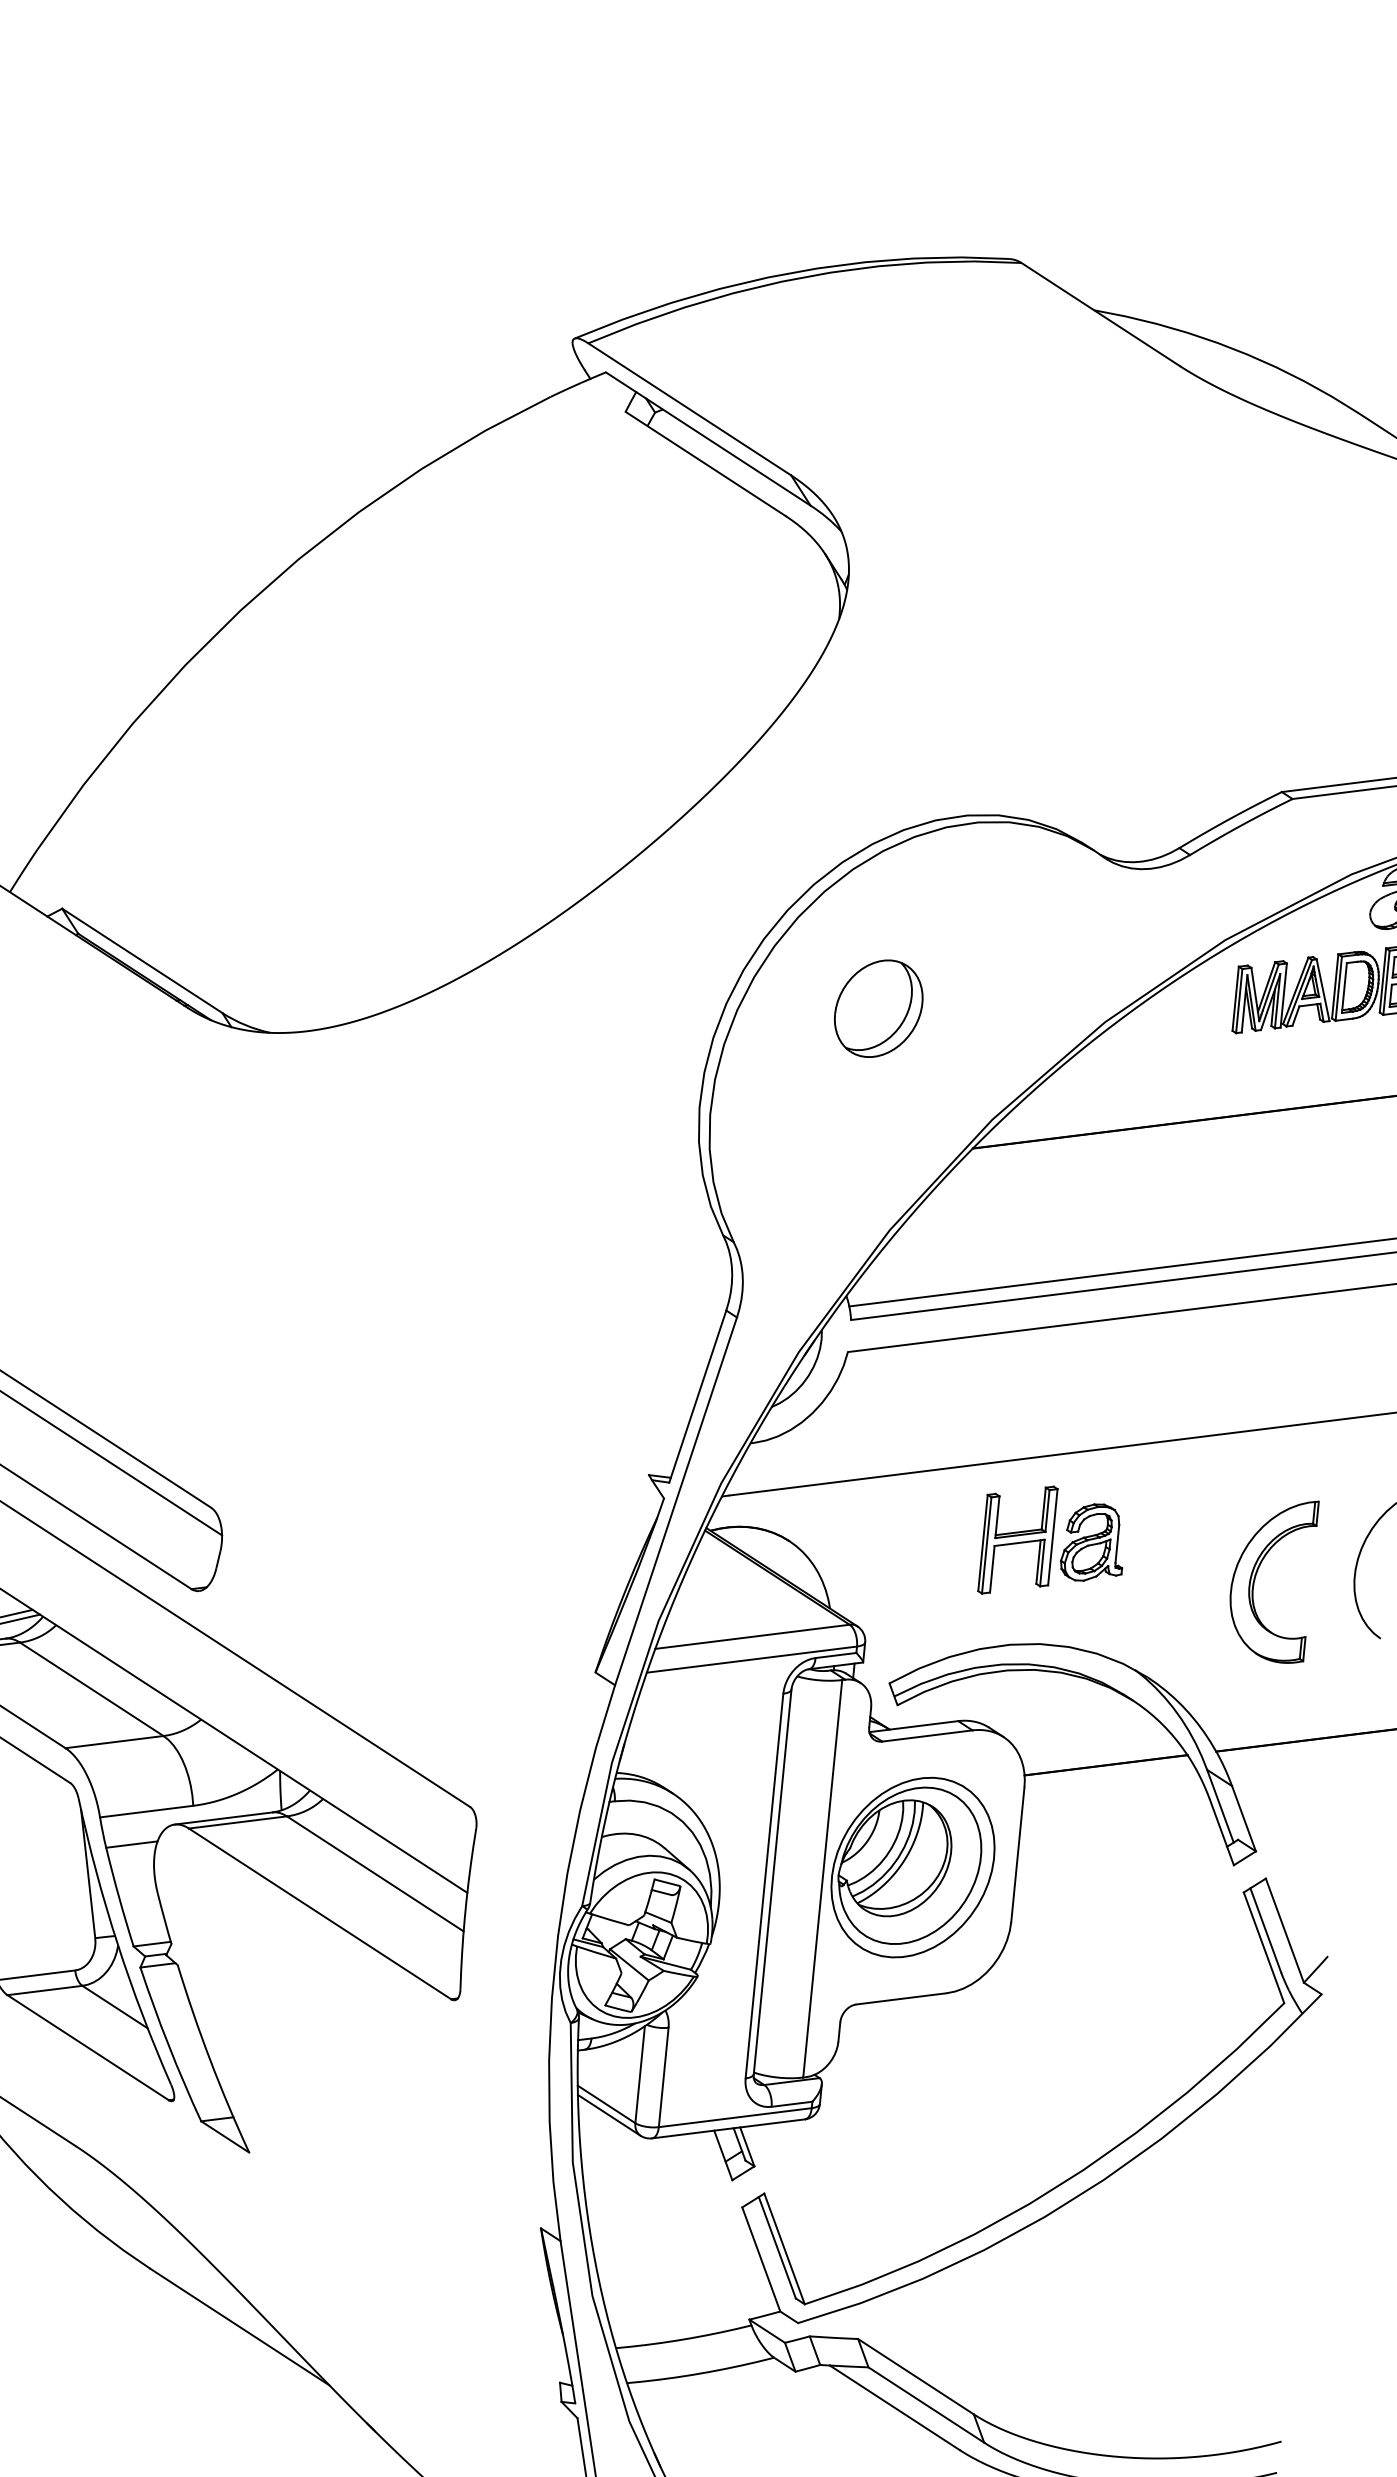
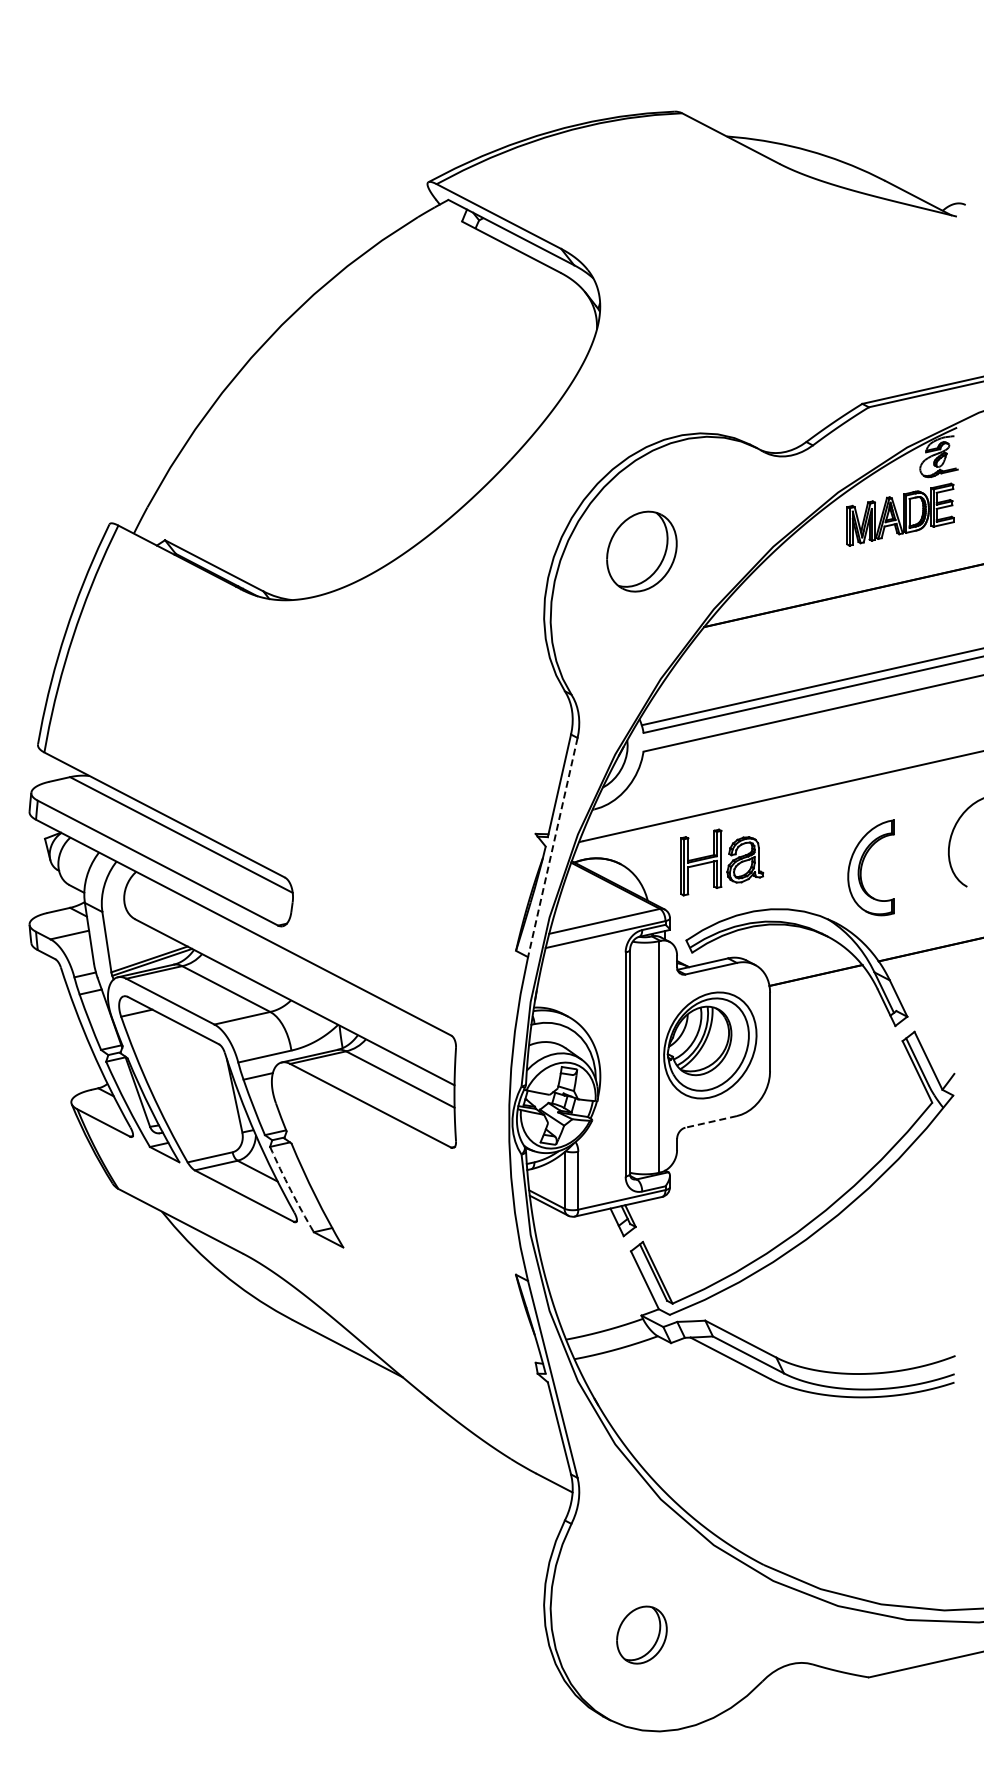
part: (878, 1008) -> (641, 551), size x1.4
line: (675, 1502) -> (552, 848), solid -> dashed
part: (1054, 1543) -> (722, 862), moved
part: (1257, 1577) -> (862, 867), moved
line: (900, 1999) -> (710, 1122), solid -> dashed
arc: (168, 2045) -> (290, 1190), solid -> dashed

